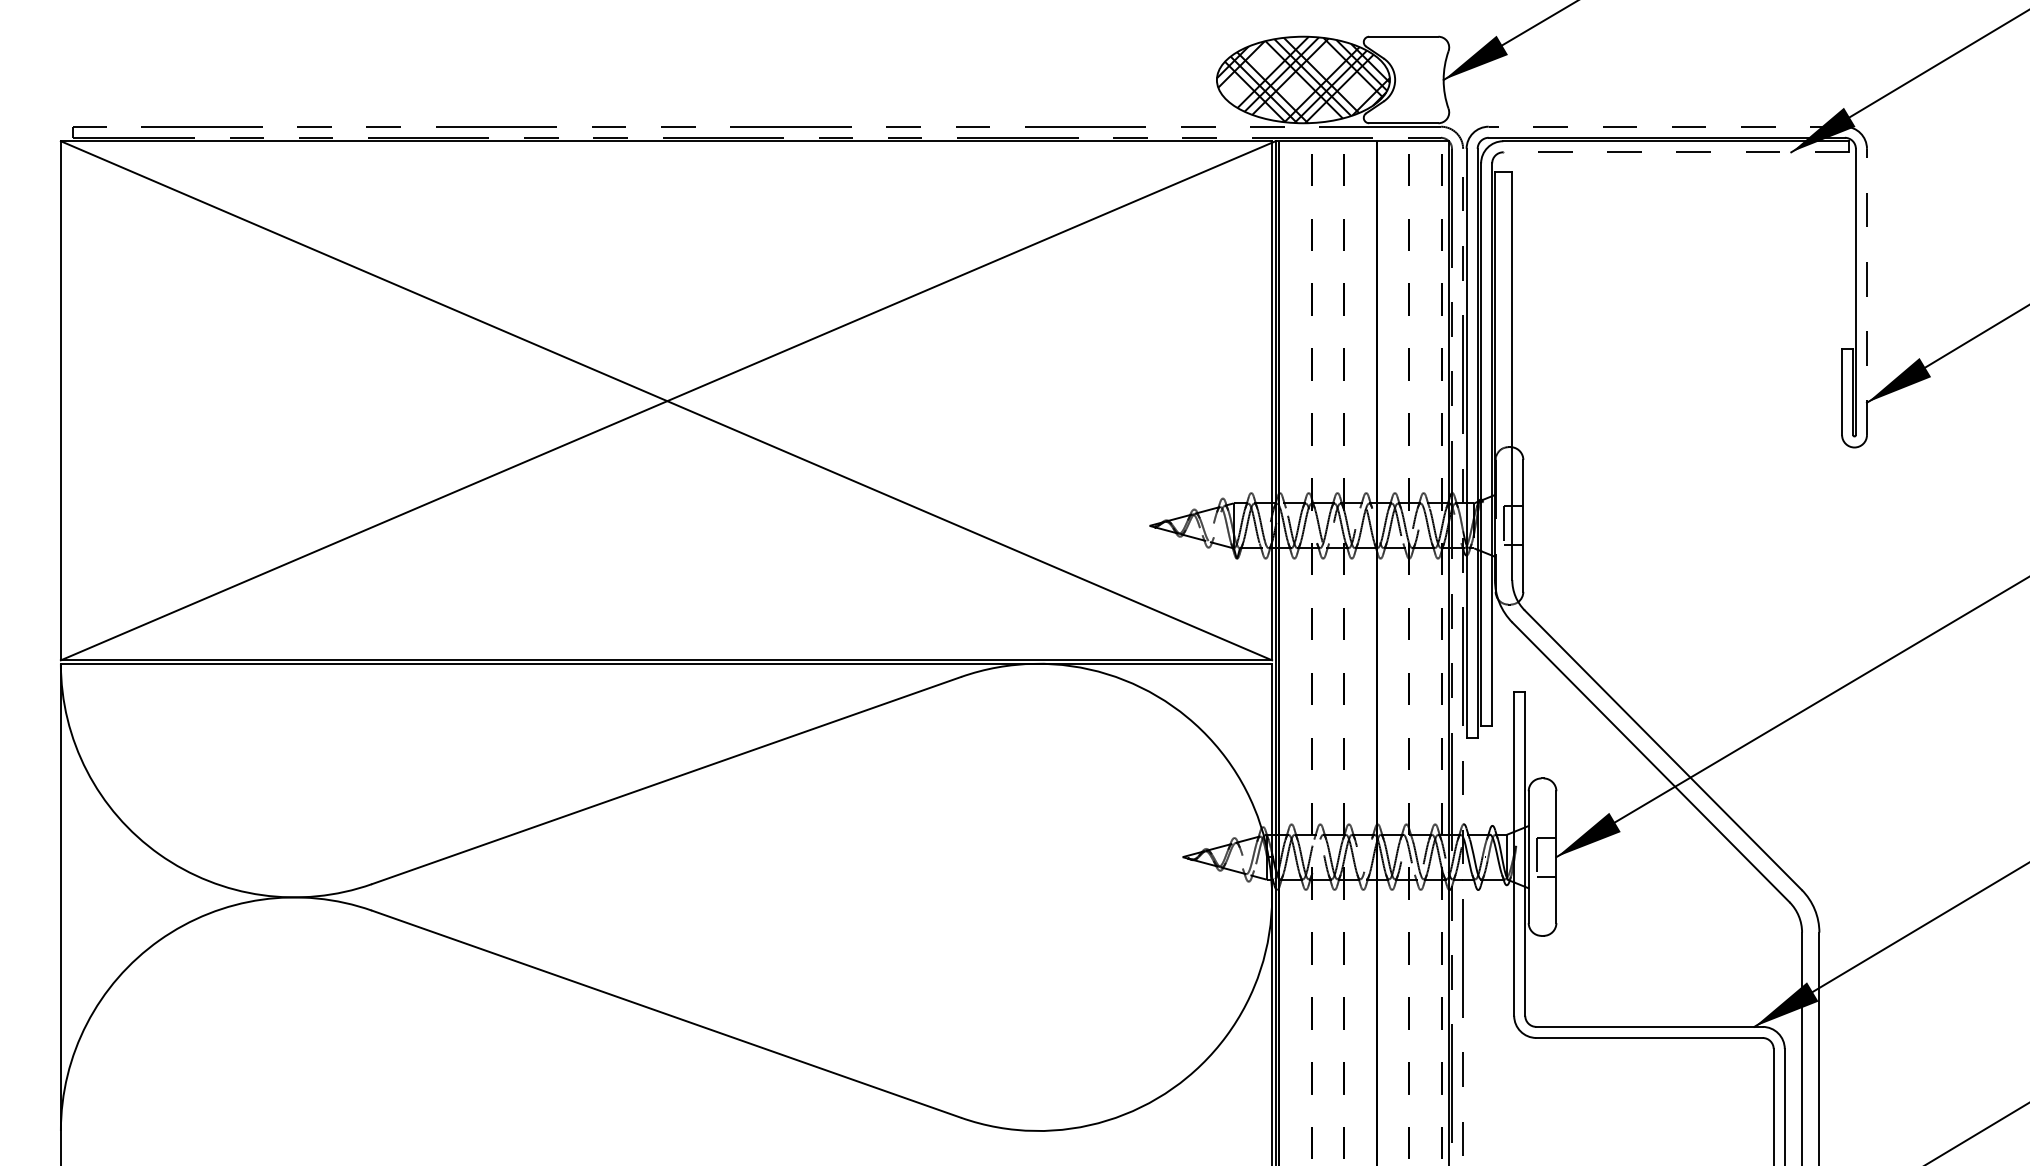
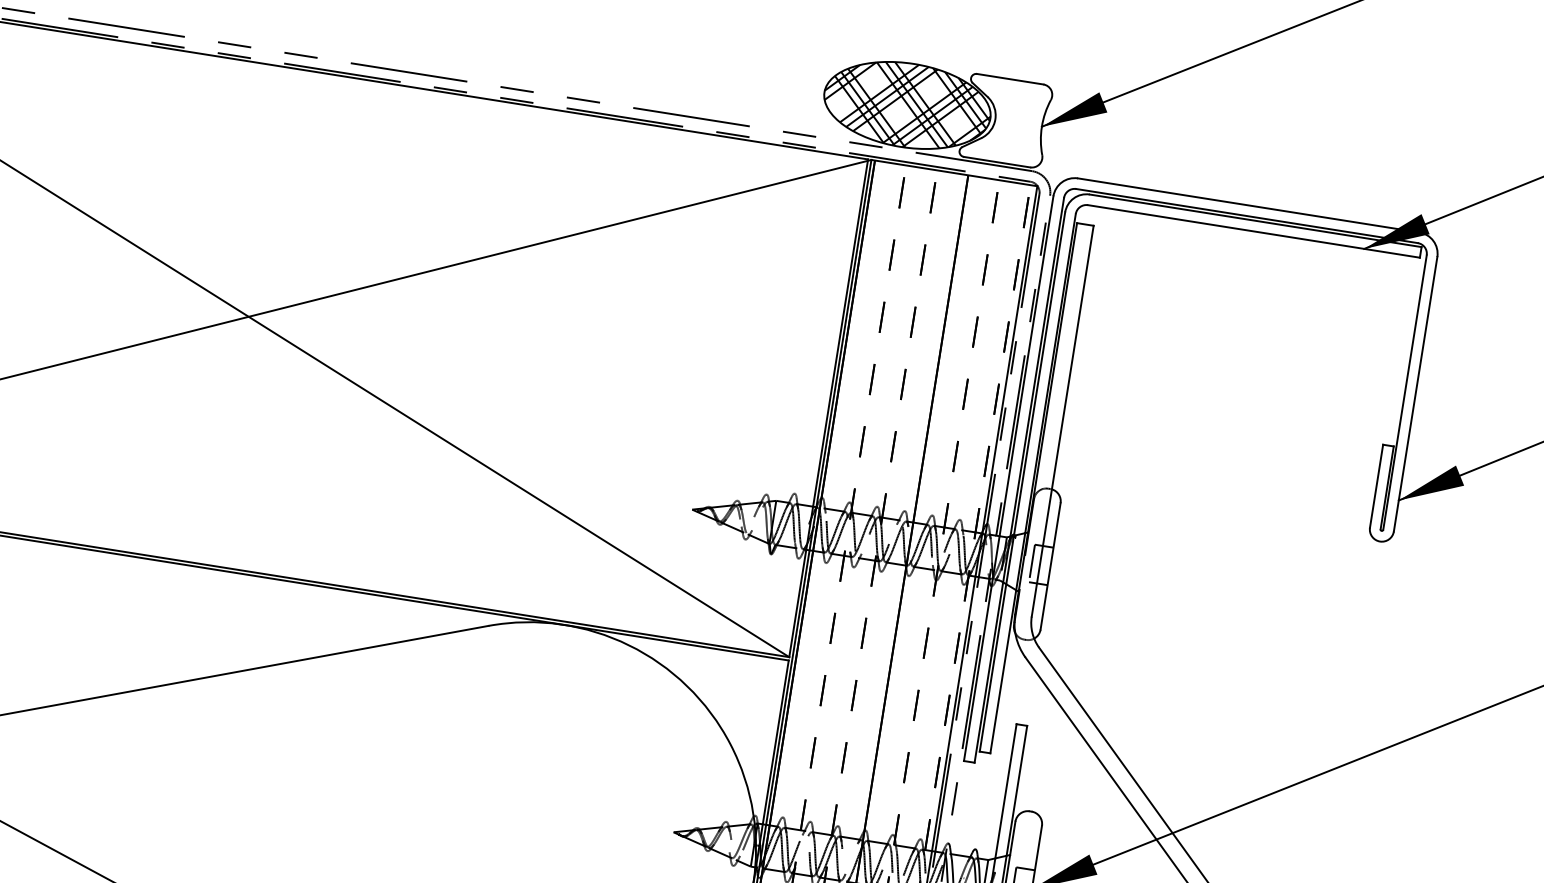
line: (1666, 126) -> (1248, 205), dashed -> solid
line: (1675, 152) -> (1253, 231), dashed -> solid
line: (1866, 291) -> (1415, 393), dashed -> solid

